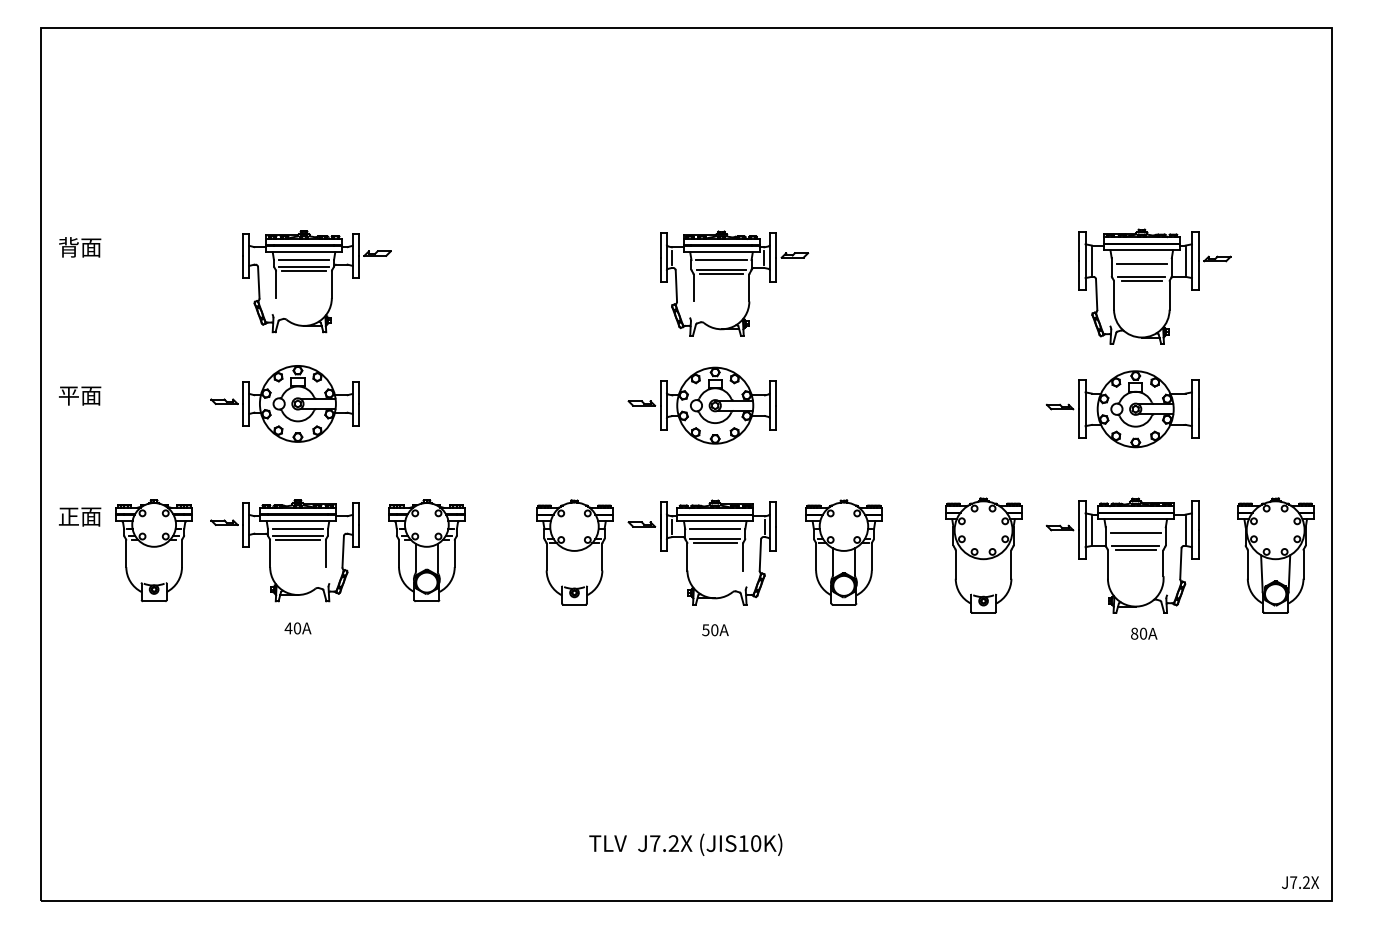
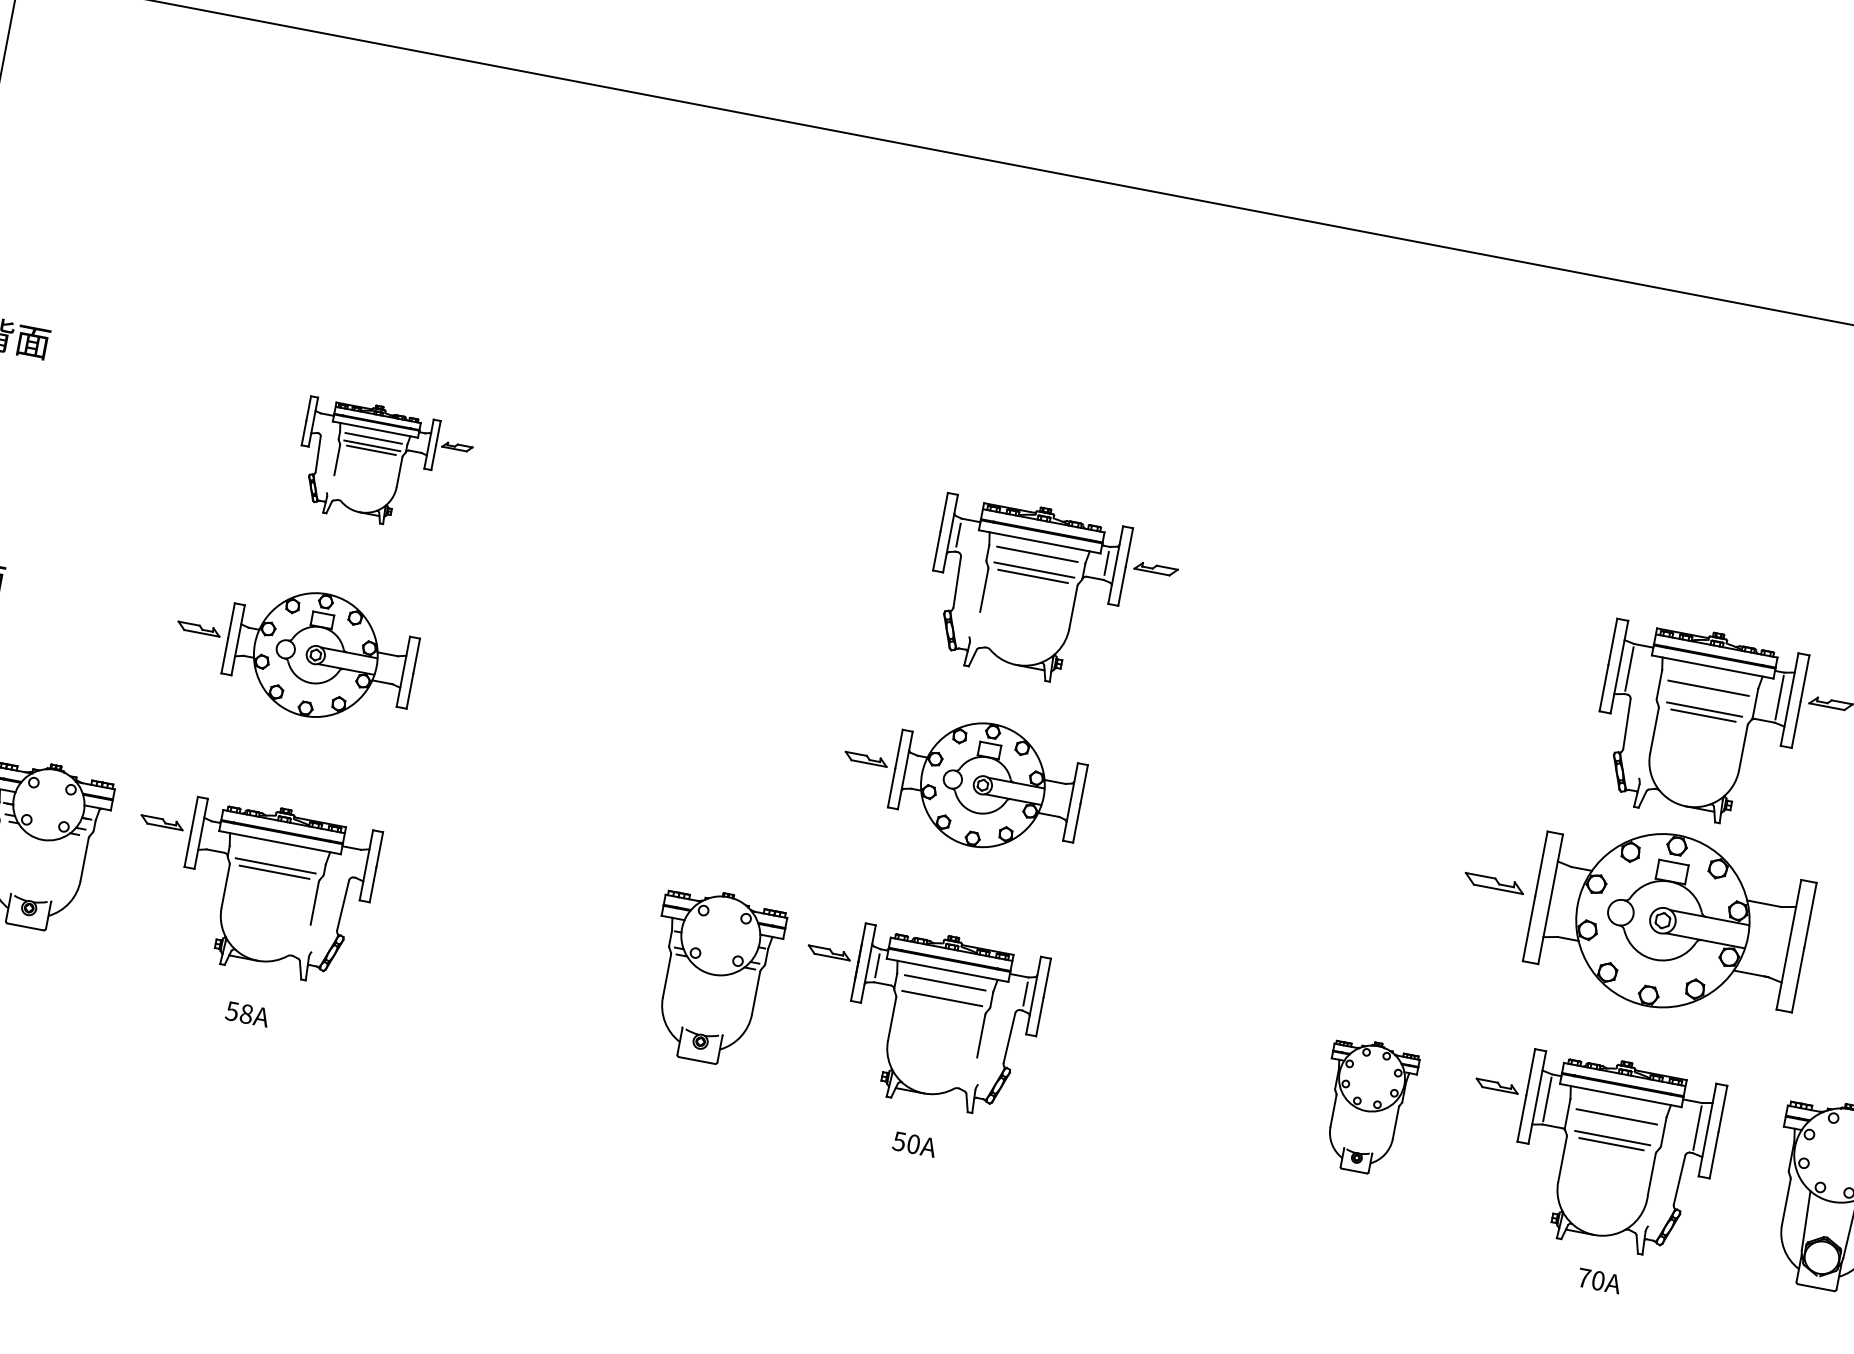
part: (316, 281) -> (382, 464), size x0.7
part: (1122, 409) -> (1633, 915), size x1.4
line: (297, 529) -> (276, 855), removed
line: (715, 543) -> (941, 1005), removed
part: (426, 550) -> (476, 928), removed
part: (843, 552) -> (1143, 1059), removed
part: (983, 555) -> (1366, 1106), size x0.7
text: (292, 628) -> (238, 1012), 40A -> 58A
text: (1134, 633) -> (1584, 1277), 80A -> 70A

